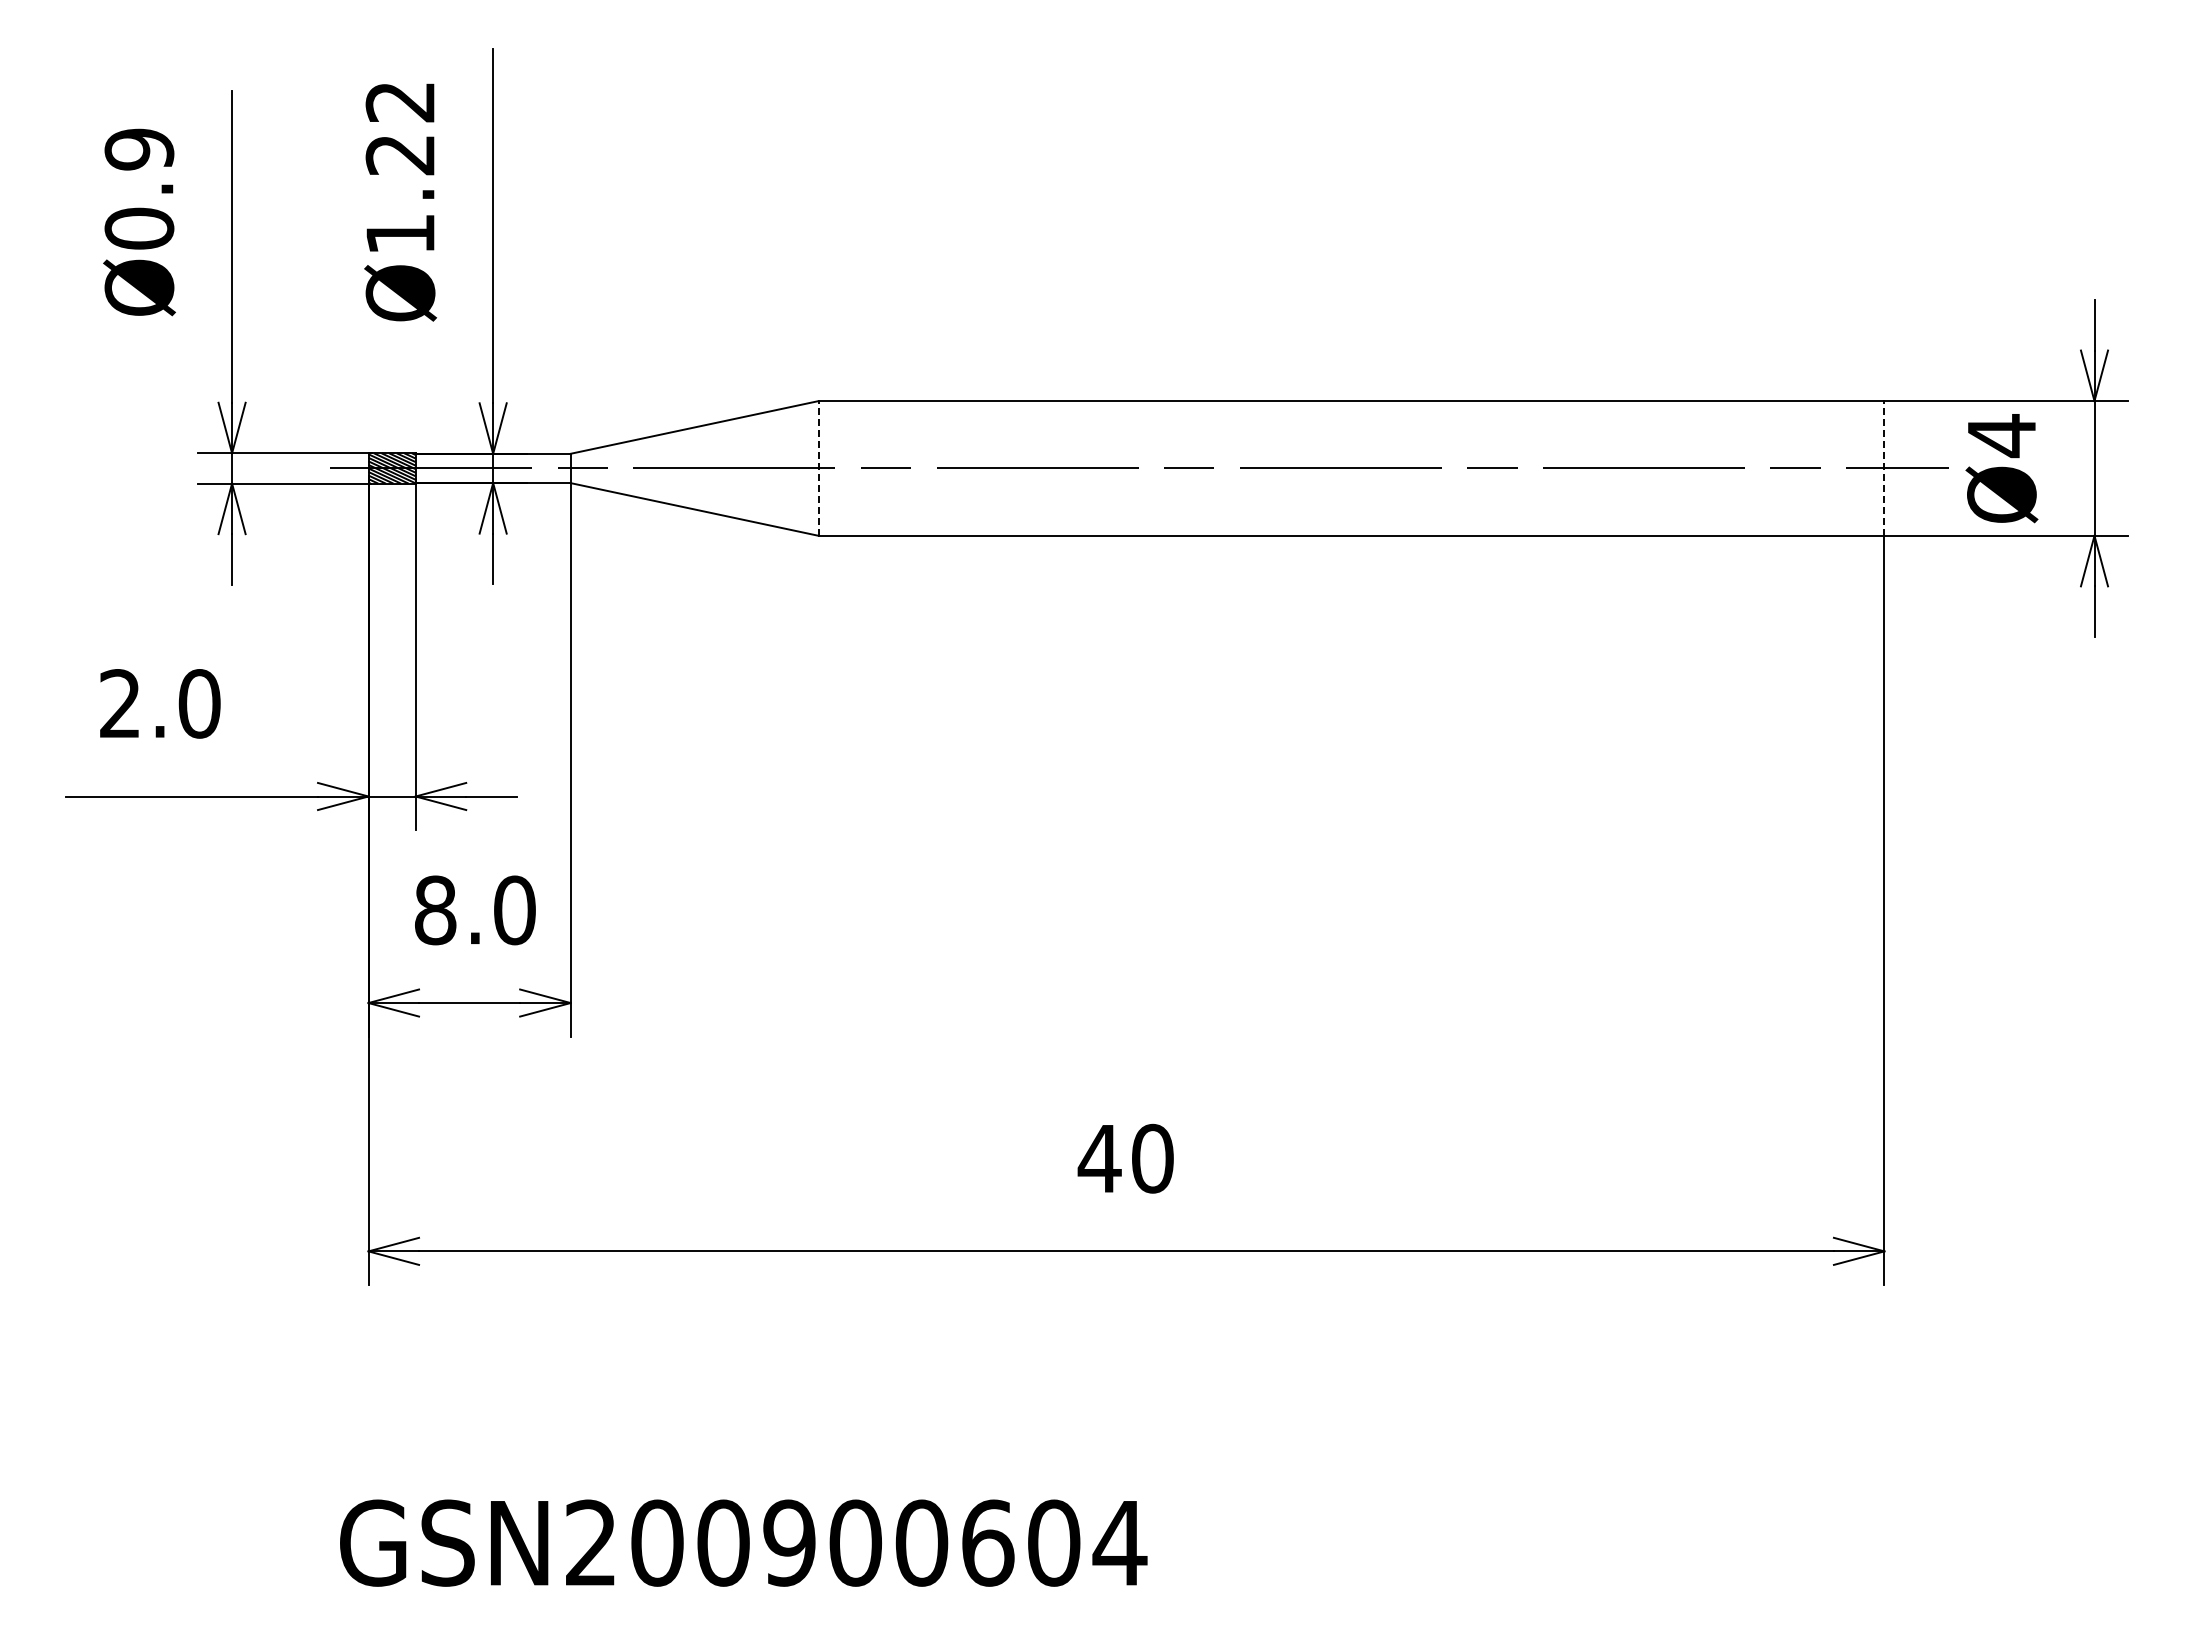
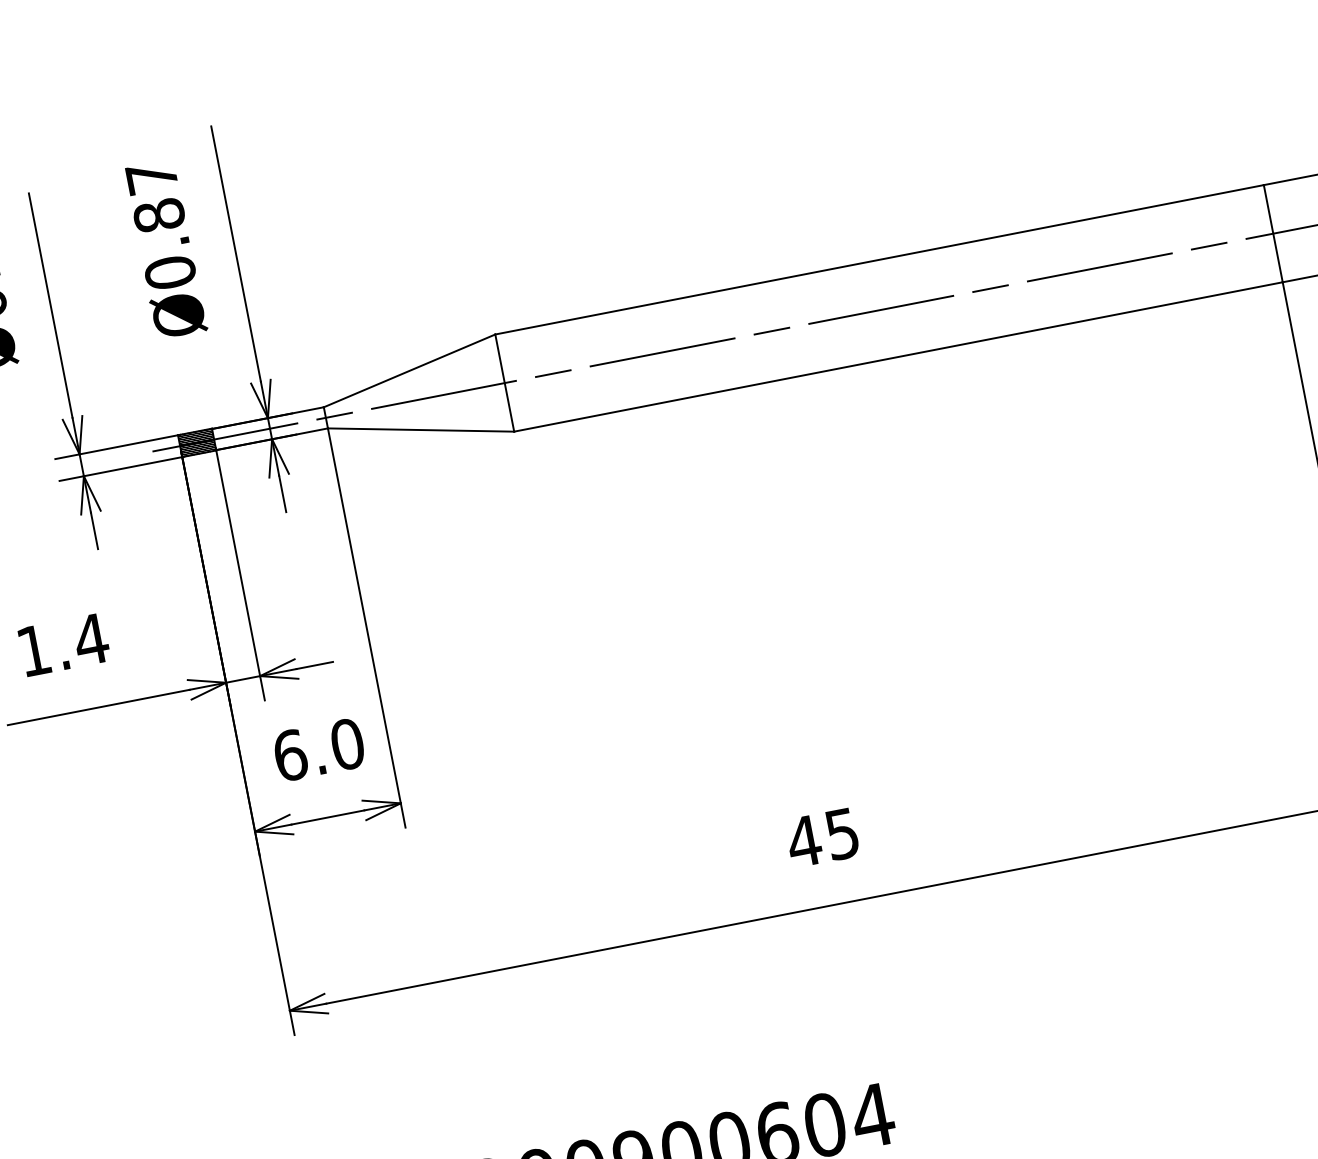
text: (400, 168) -> (161, 225), Ø1.22 -> Ø0.87
line: (818, 467) -> (504, 382), dashed -> solid
line: (1884, 467) -> (1273, 232), dashed -> solid
text: (160, 703) -> (63, 644), 2.0 -> 1.4
text: (435, 910) -> (290, 755), 8.0 -> 6.0
text: (1152, 1158) -> (842, 833), 40 -> 45

